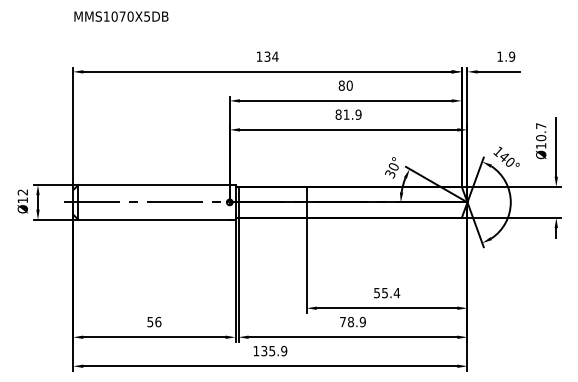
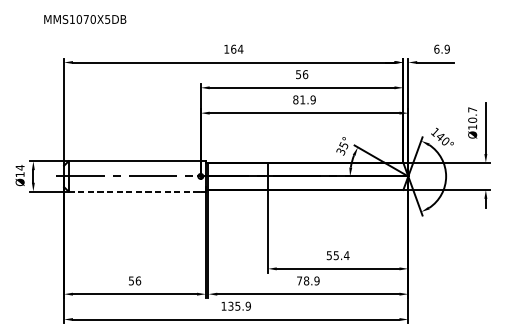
text: (121, 16) -> (85, 19), moved
text: (267, 56) -> (233, 49), 134 -> 164
text: (500, 56) -> (437, 49), 1.9 -> 6.9
text: (345, 85) -> (301, 74), 80 -> 56
text: (393, 166) -> (343, 145), 30° -> 35°
text: (22, 192) -> (19, 167), Ø12 -> Ø14
line: (154, 219) -> (135, 191), solid -> dashed

